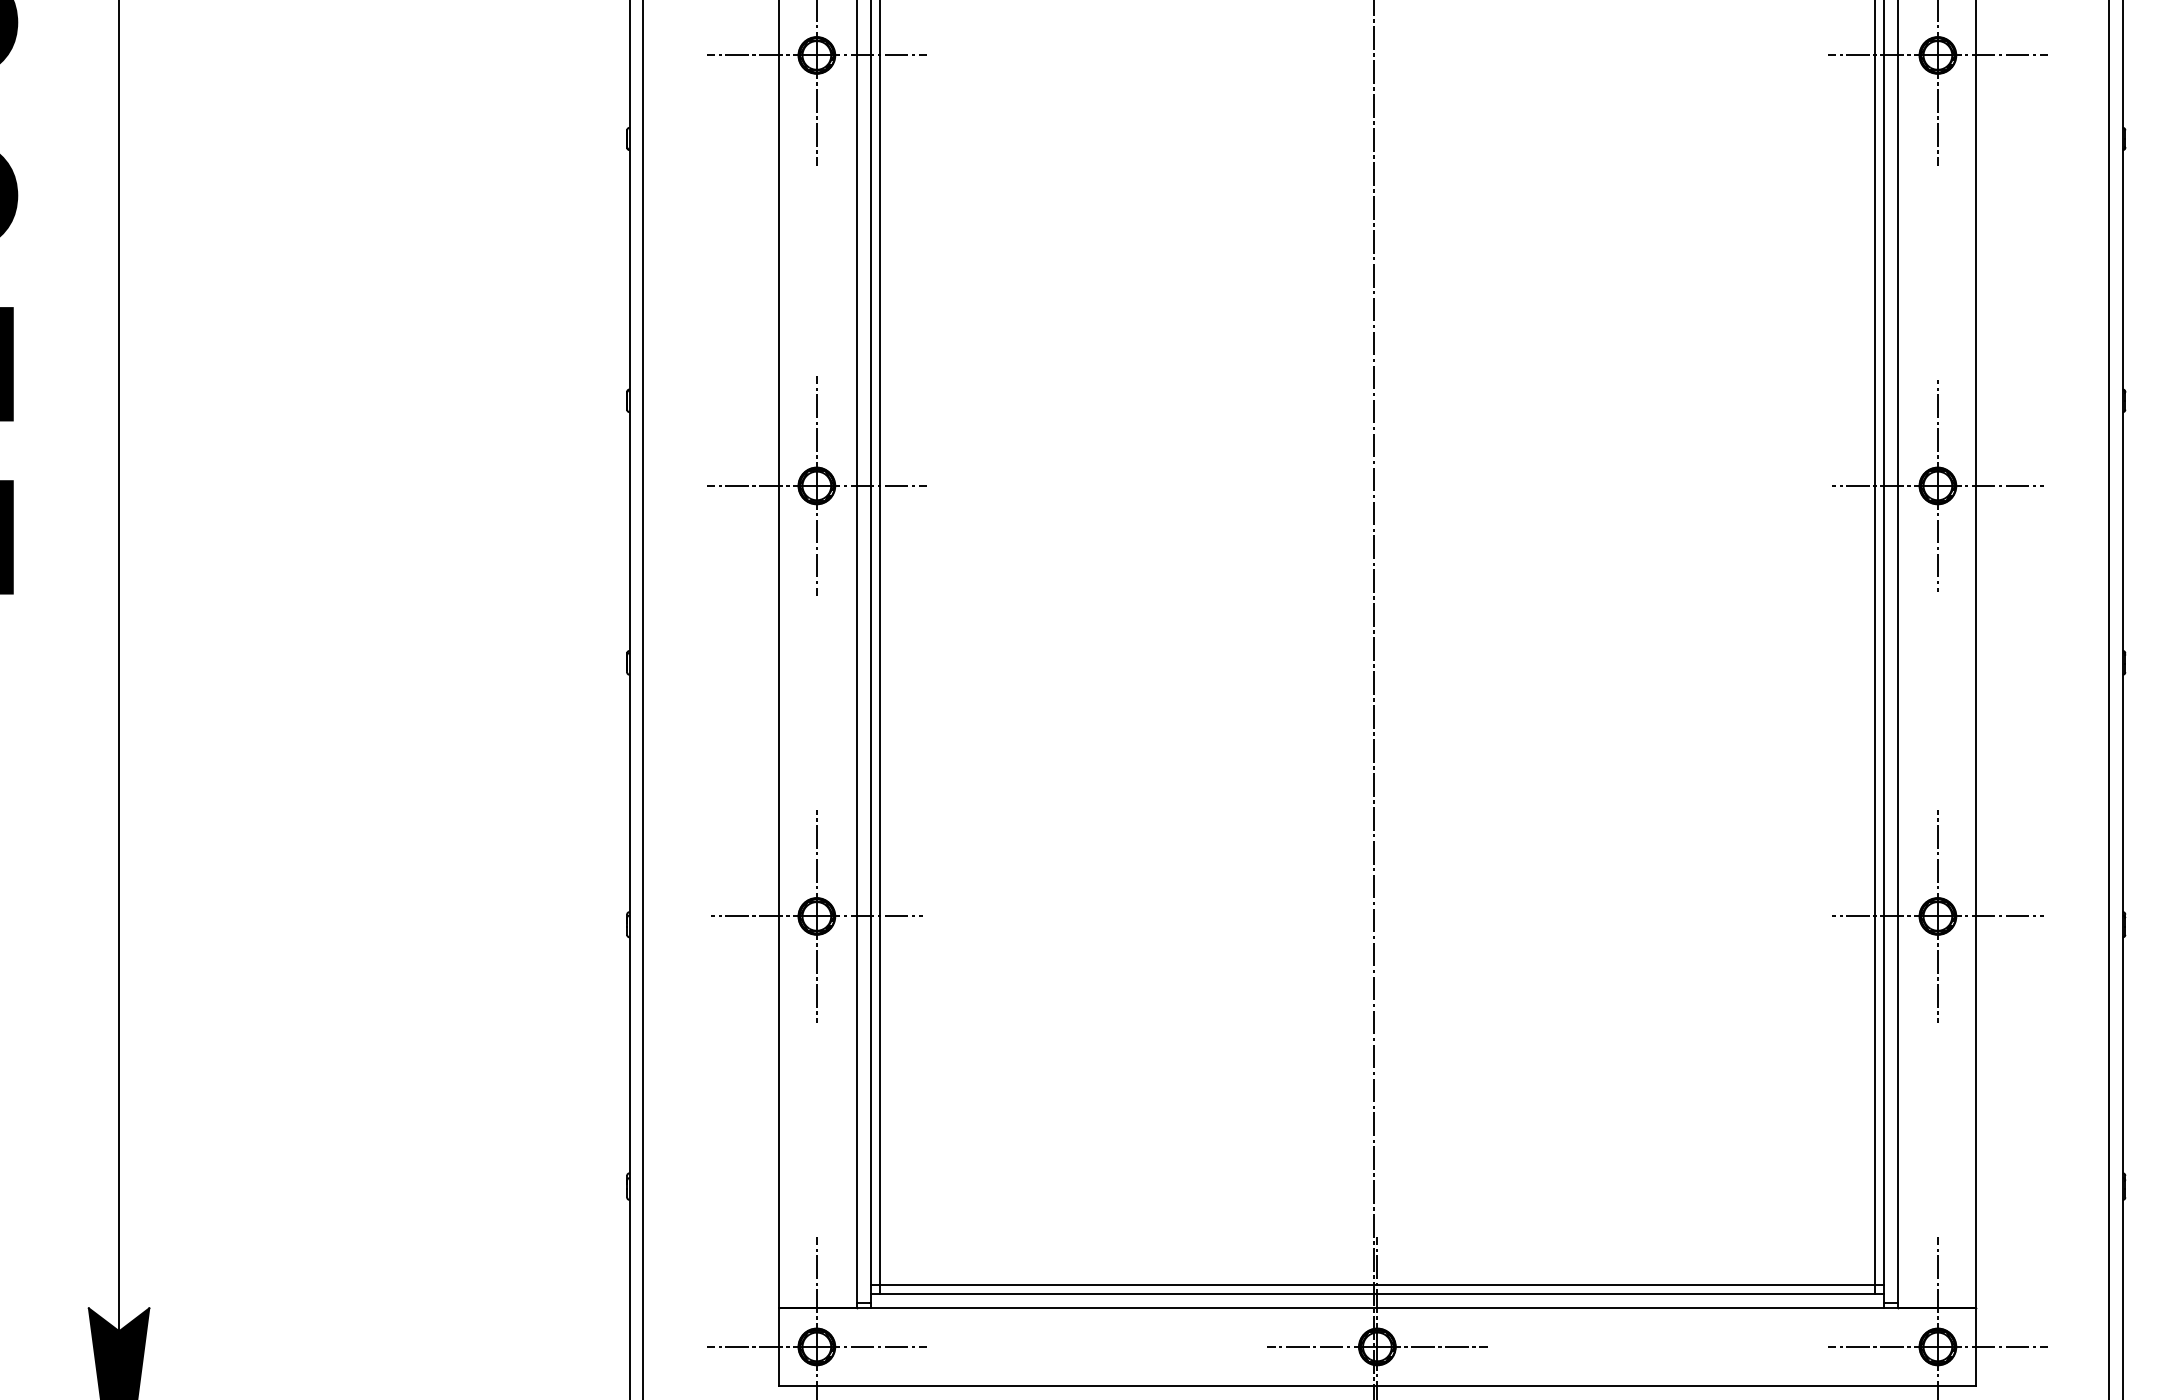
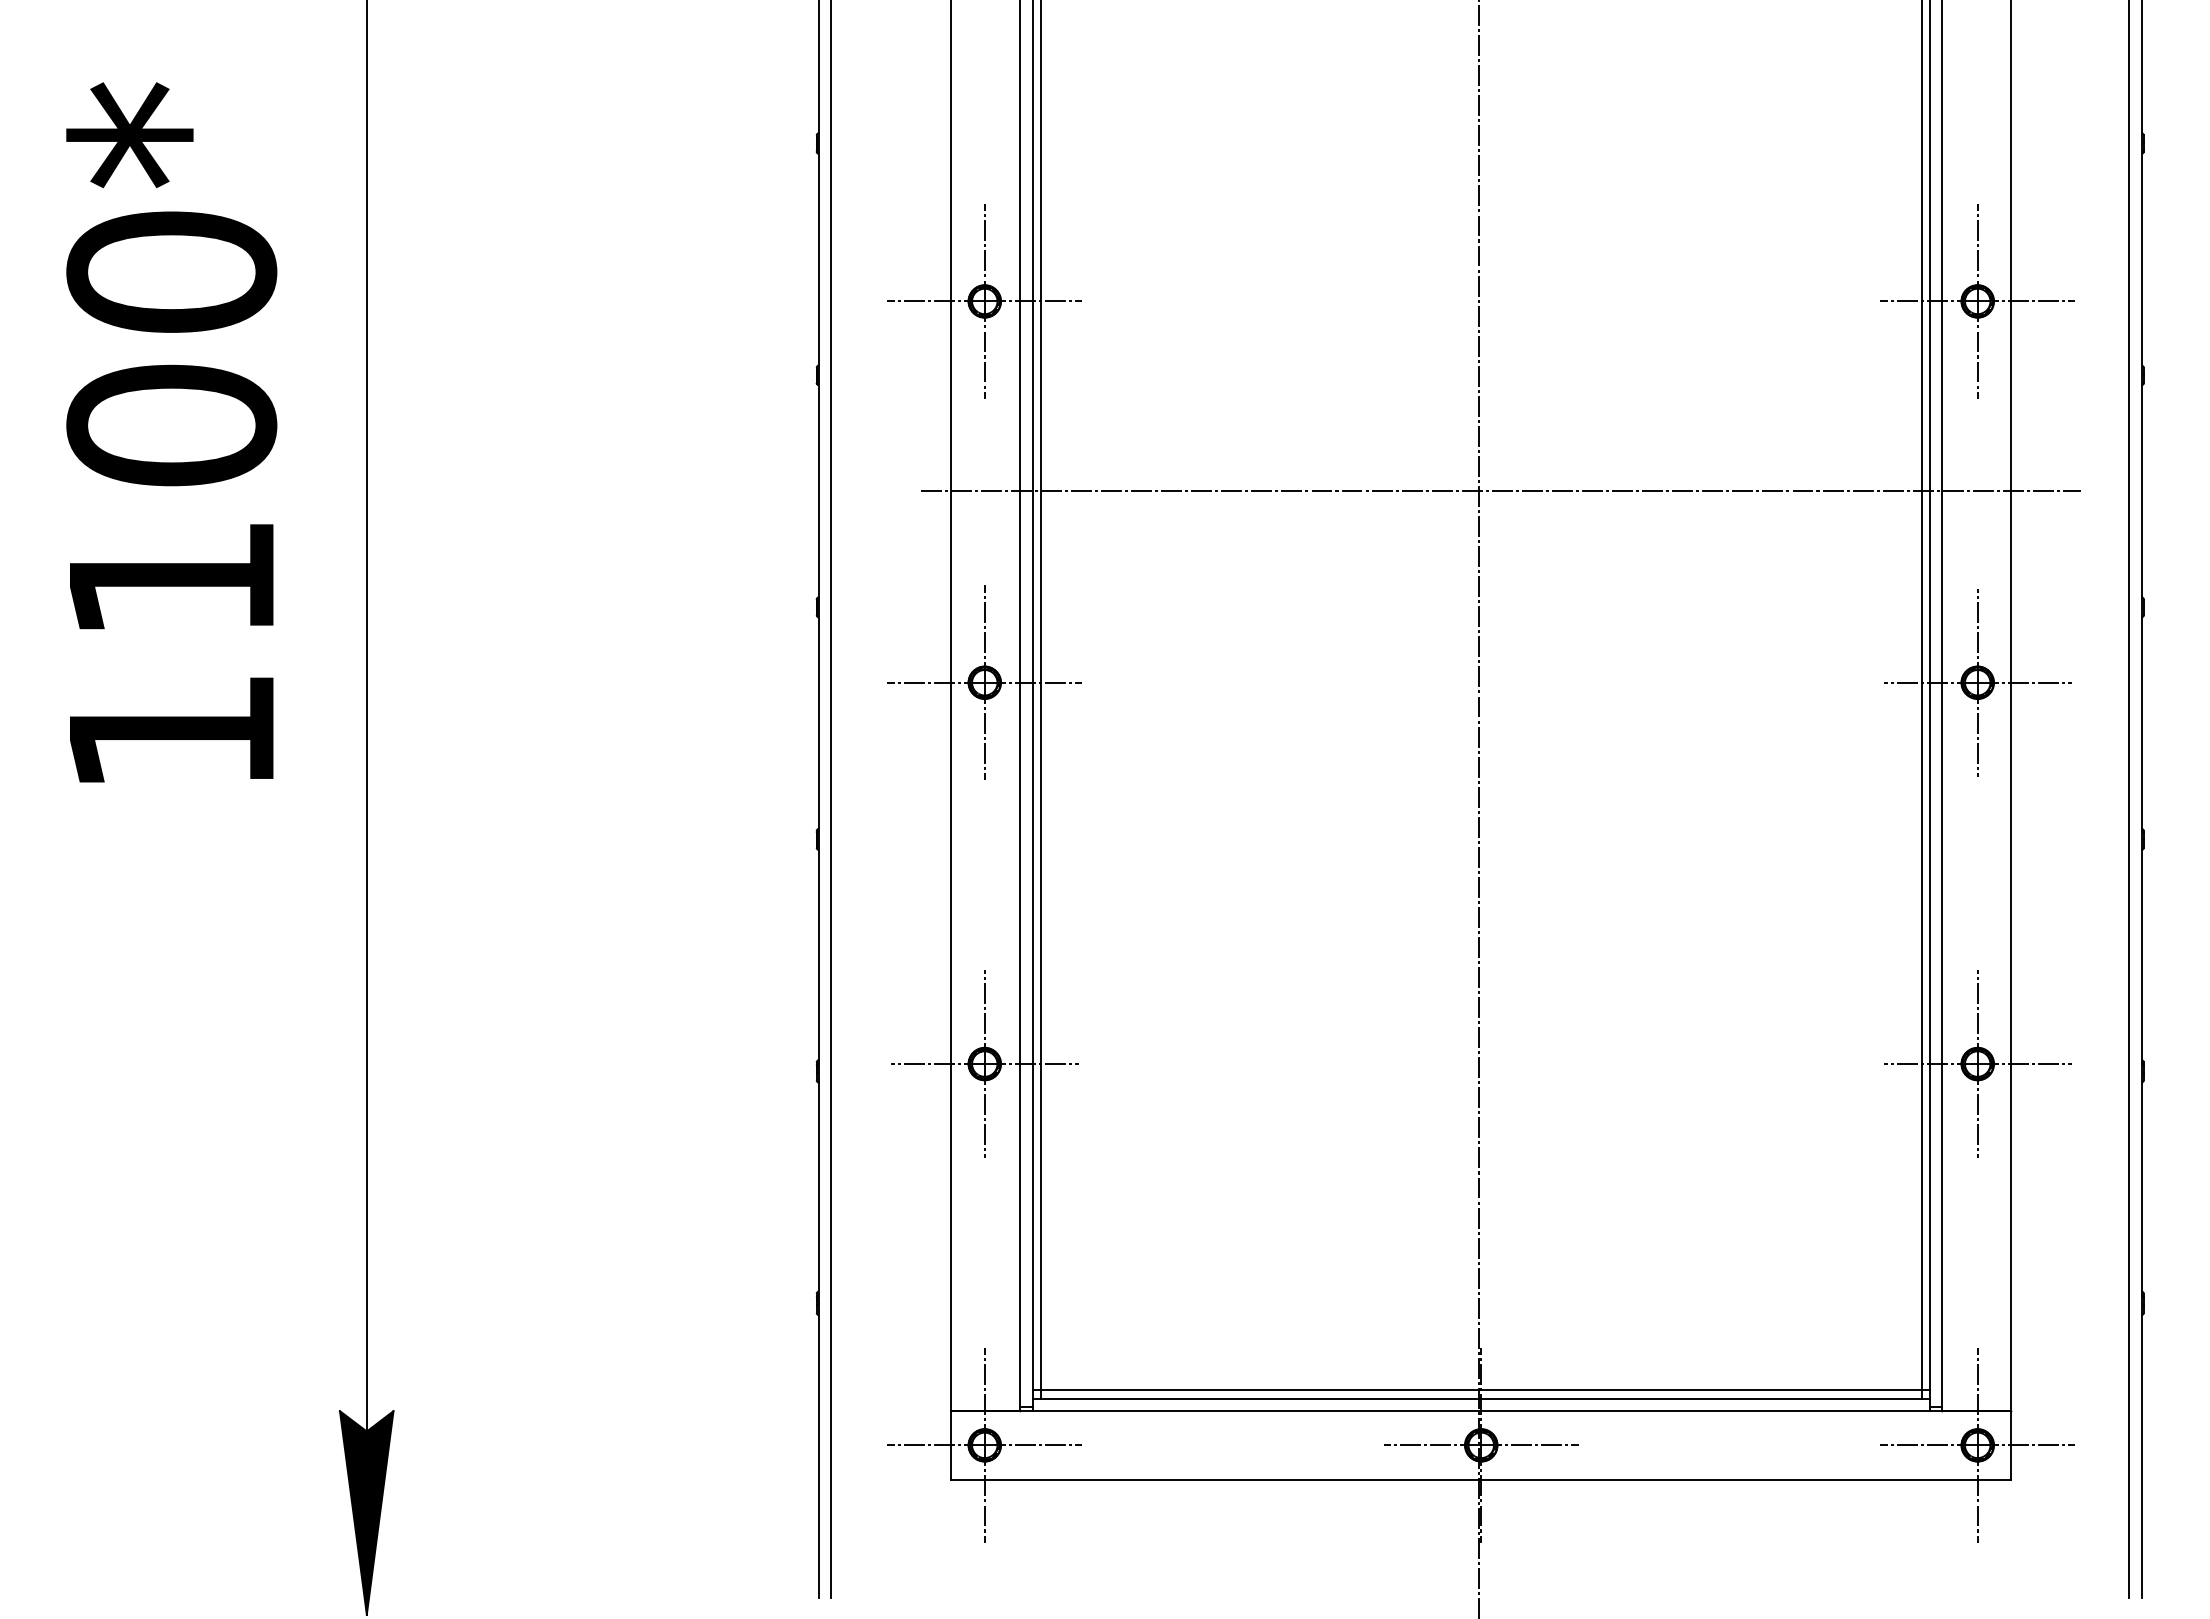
line: (1399, 270) -> (1500, 491), added

